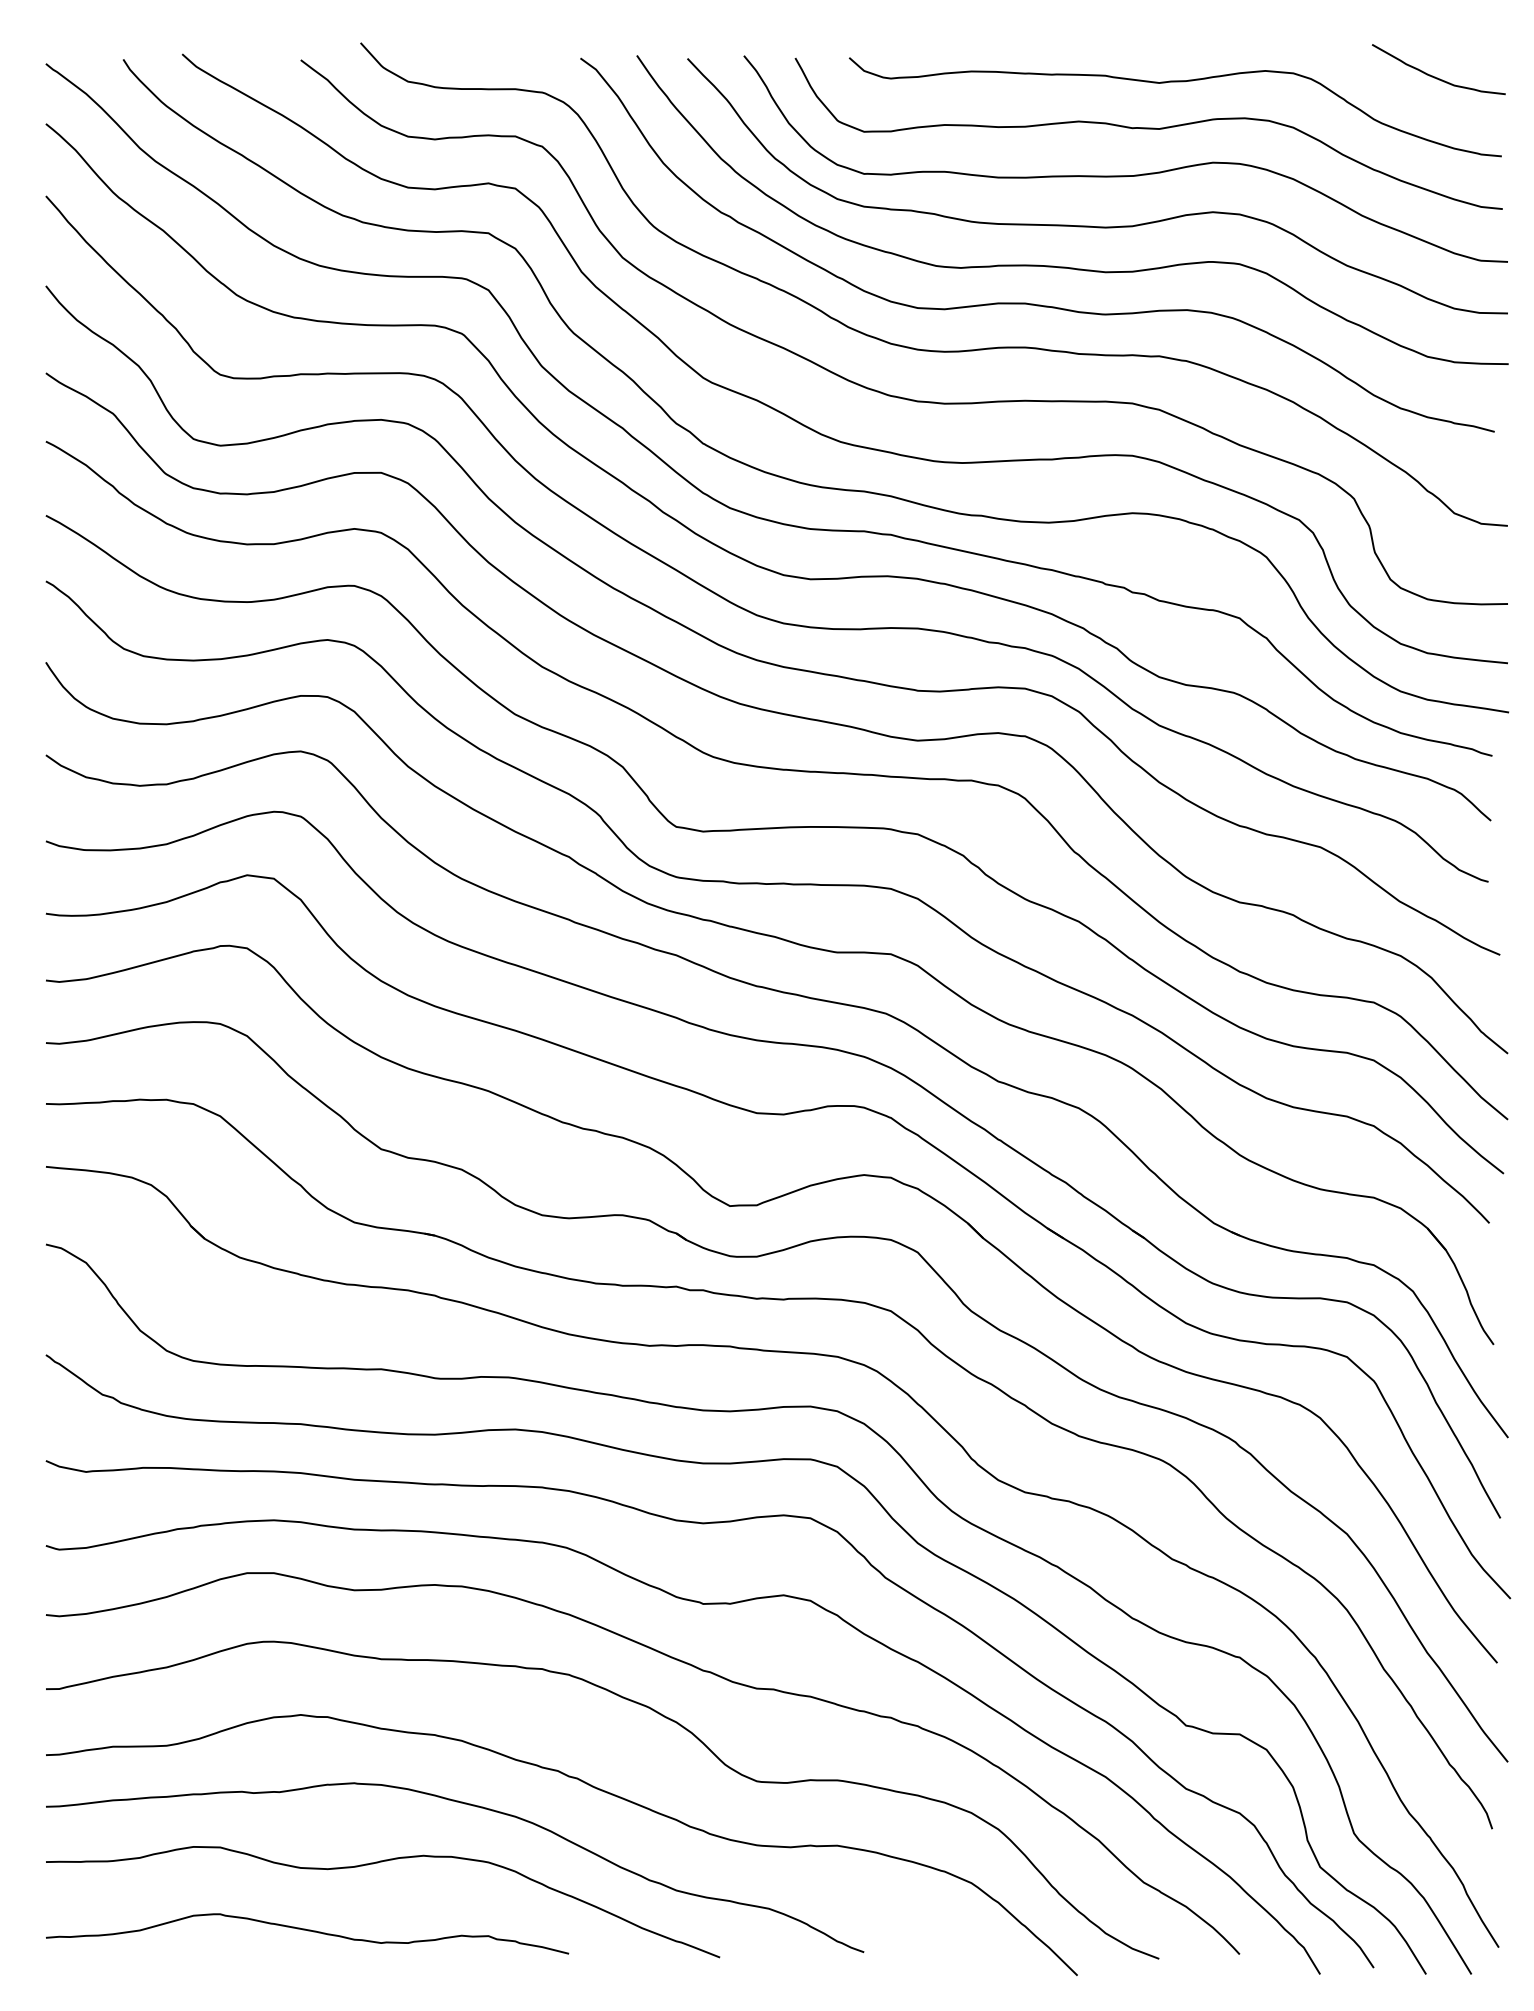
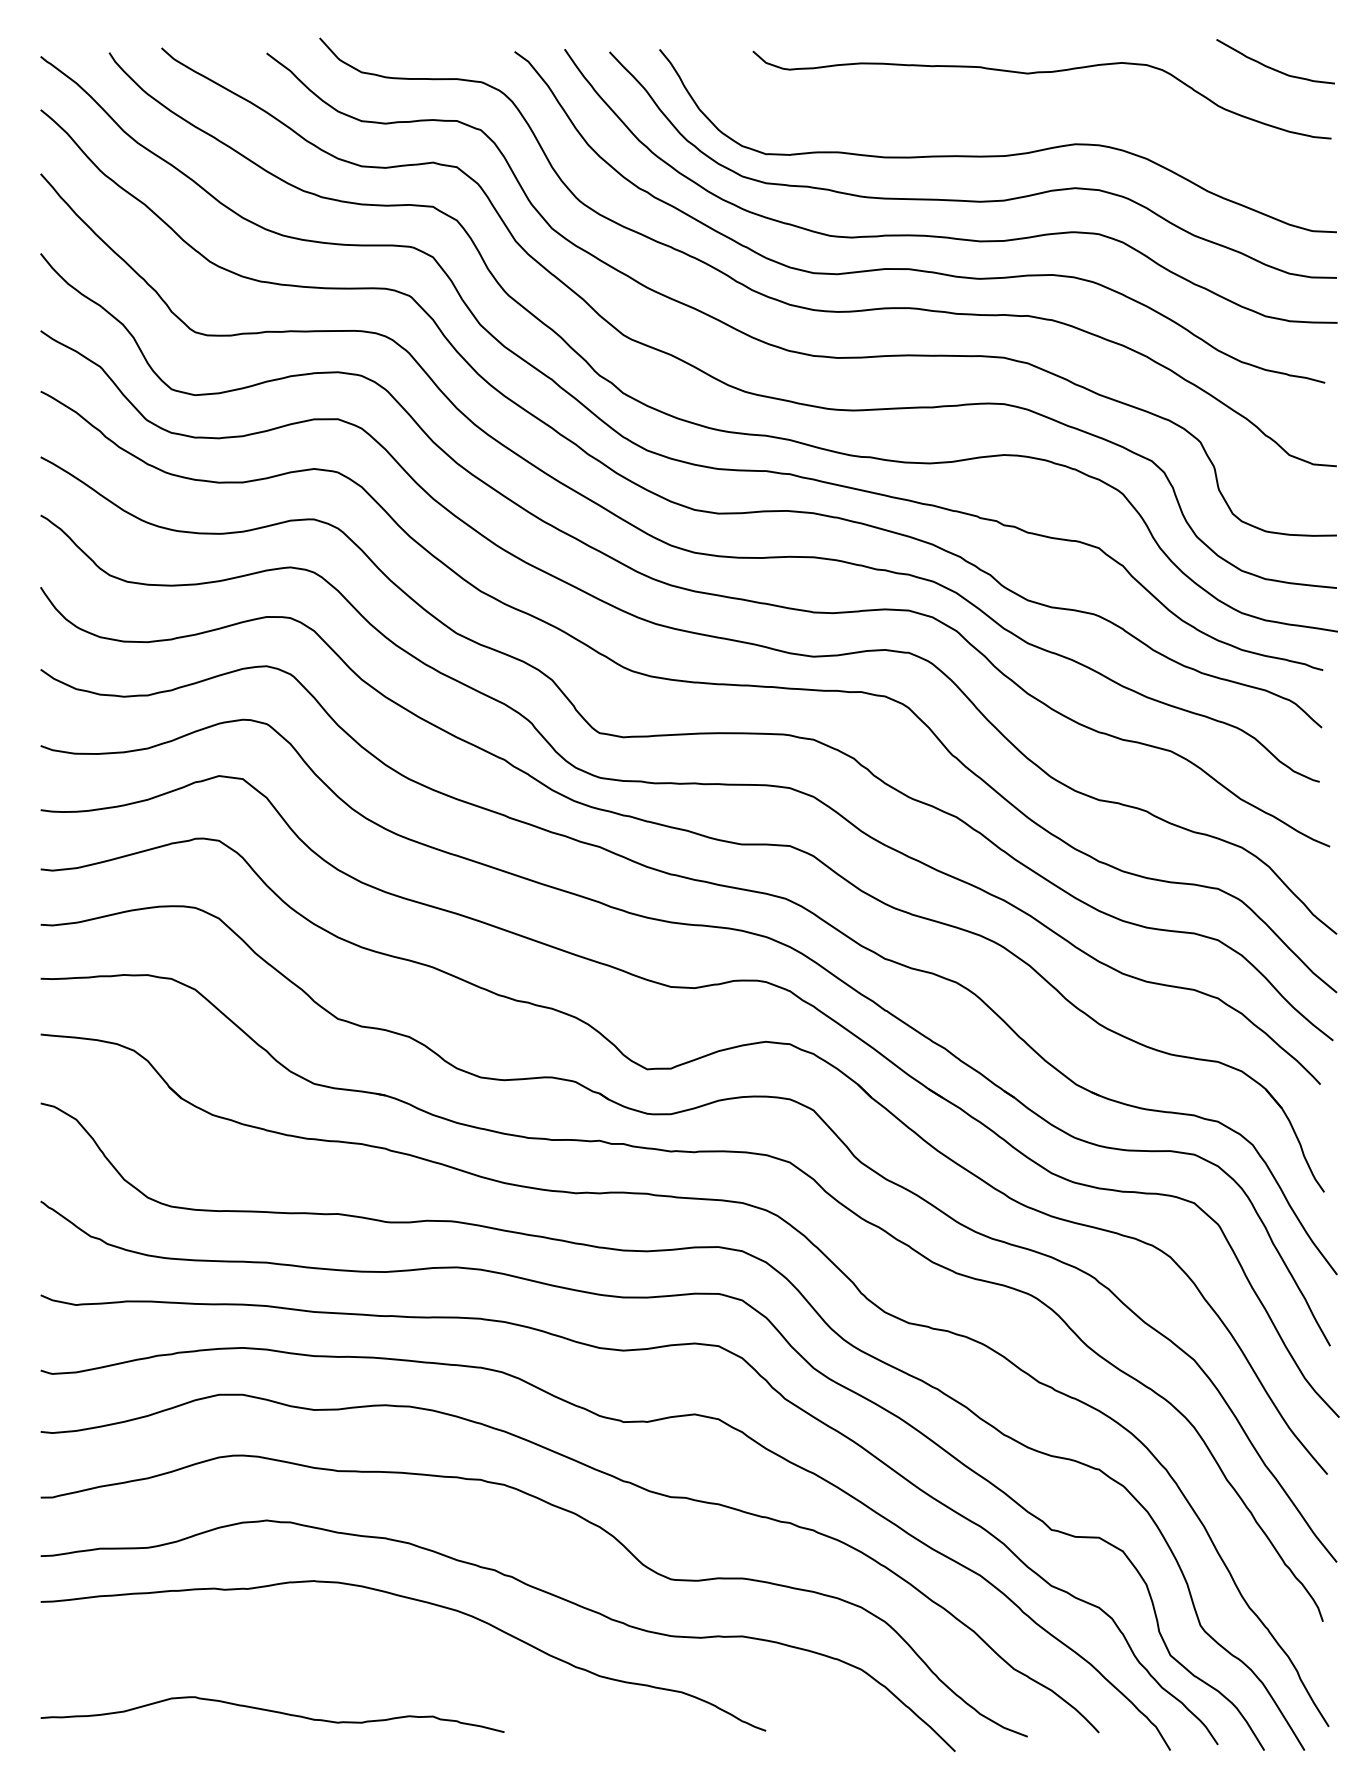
curve: (1148, 129) -> (1018, 114), removed
curve: (373, 1864) -> (331, 1653), removed

